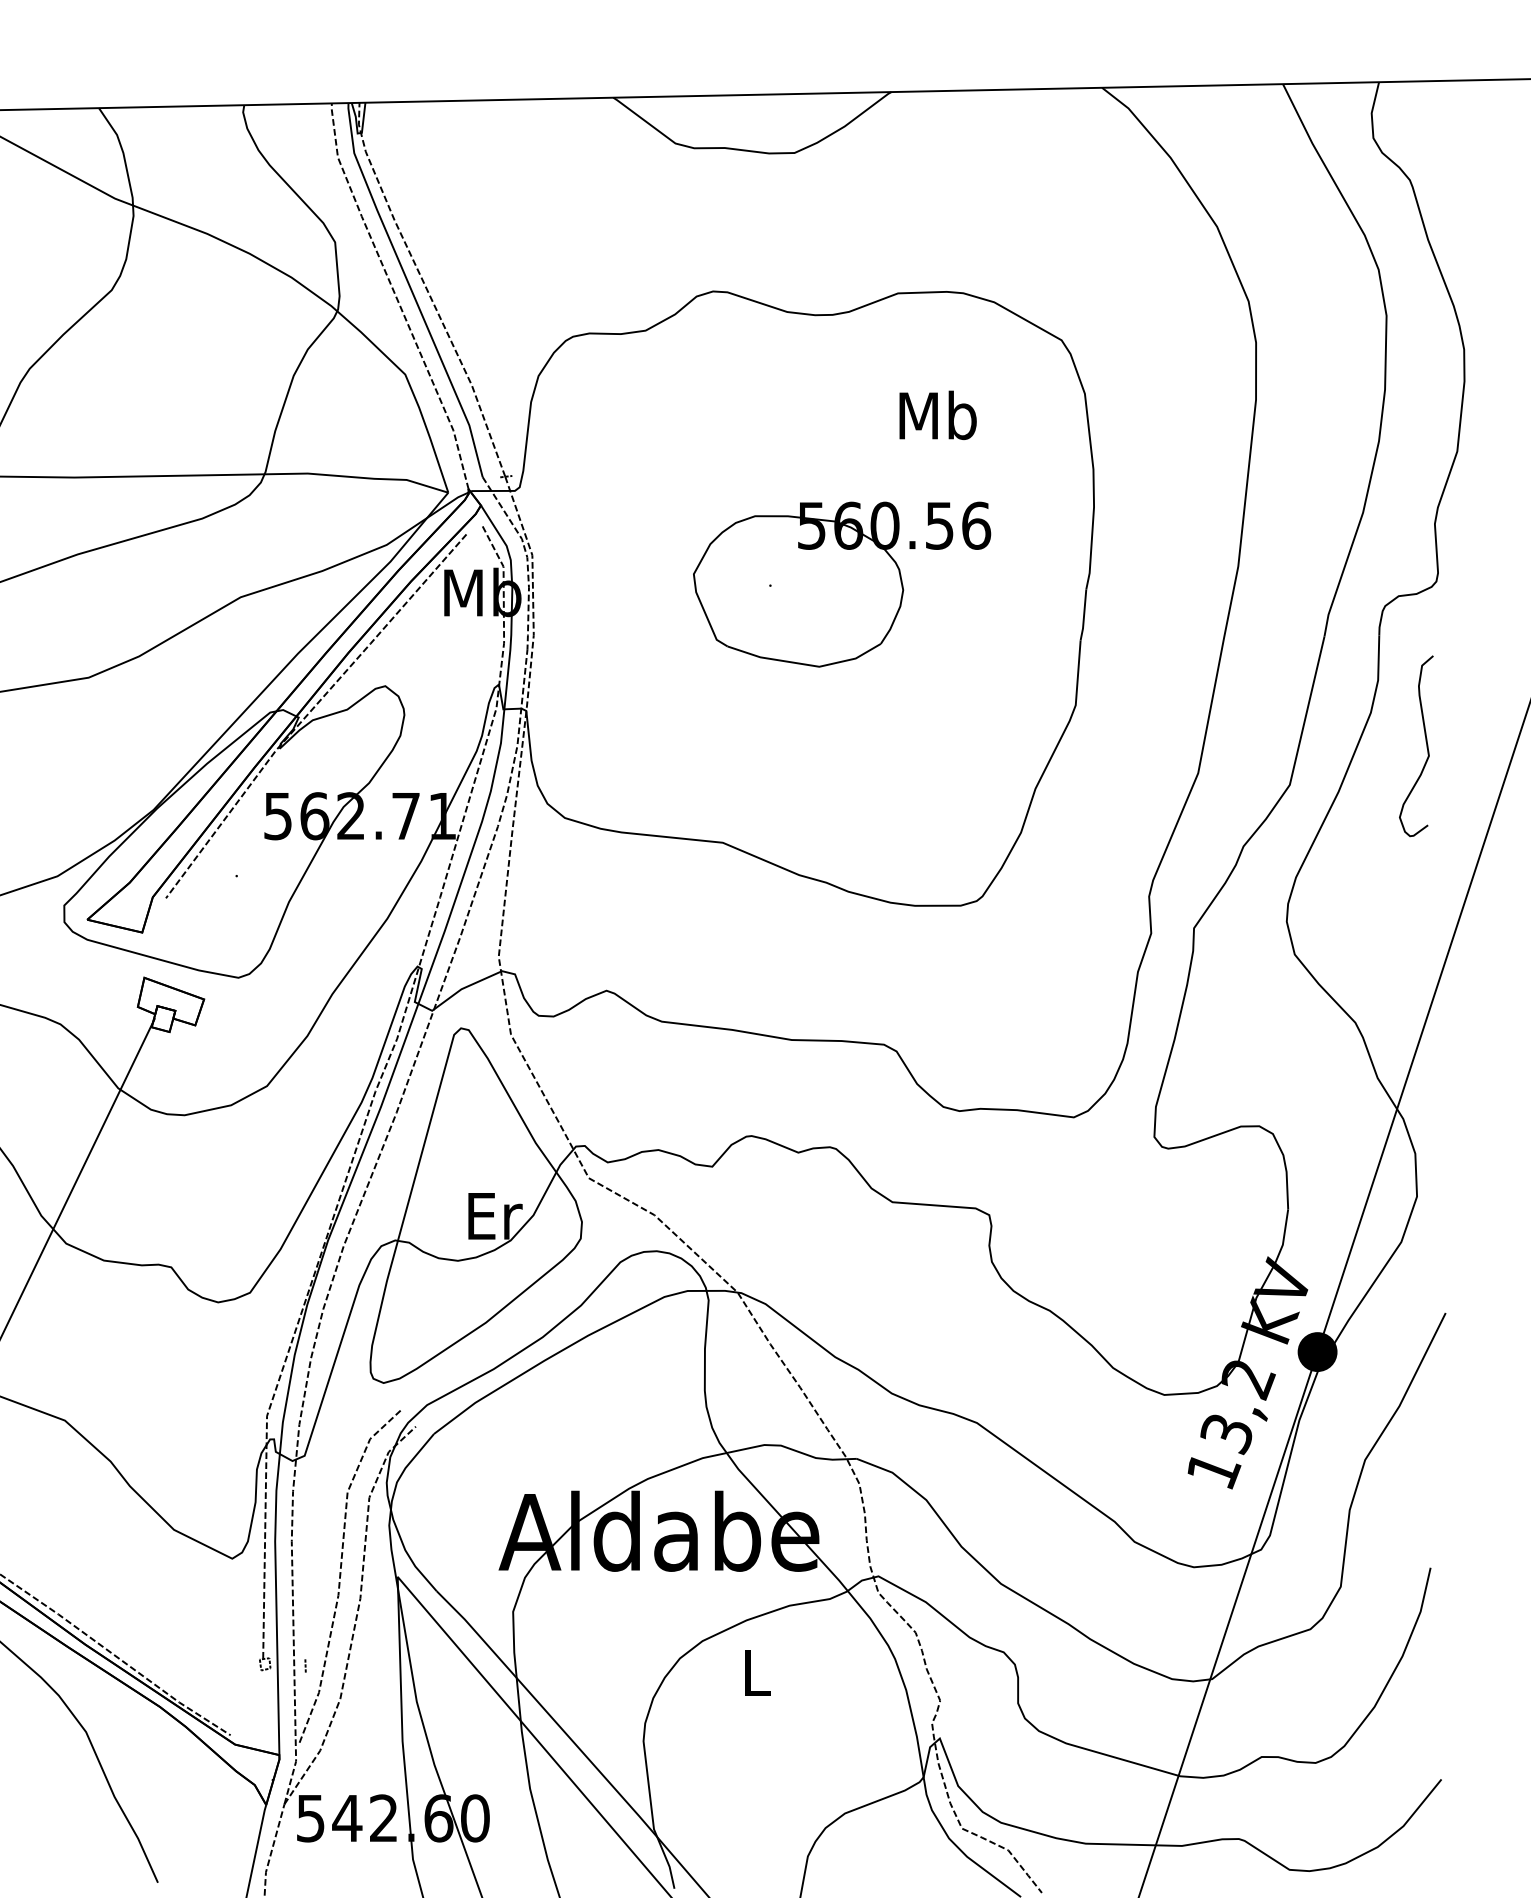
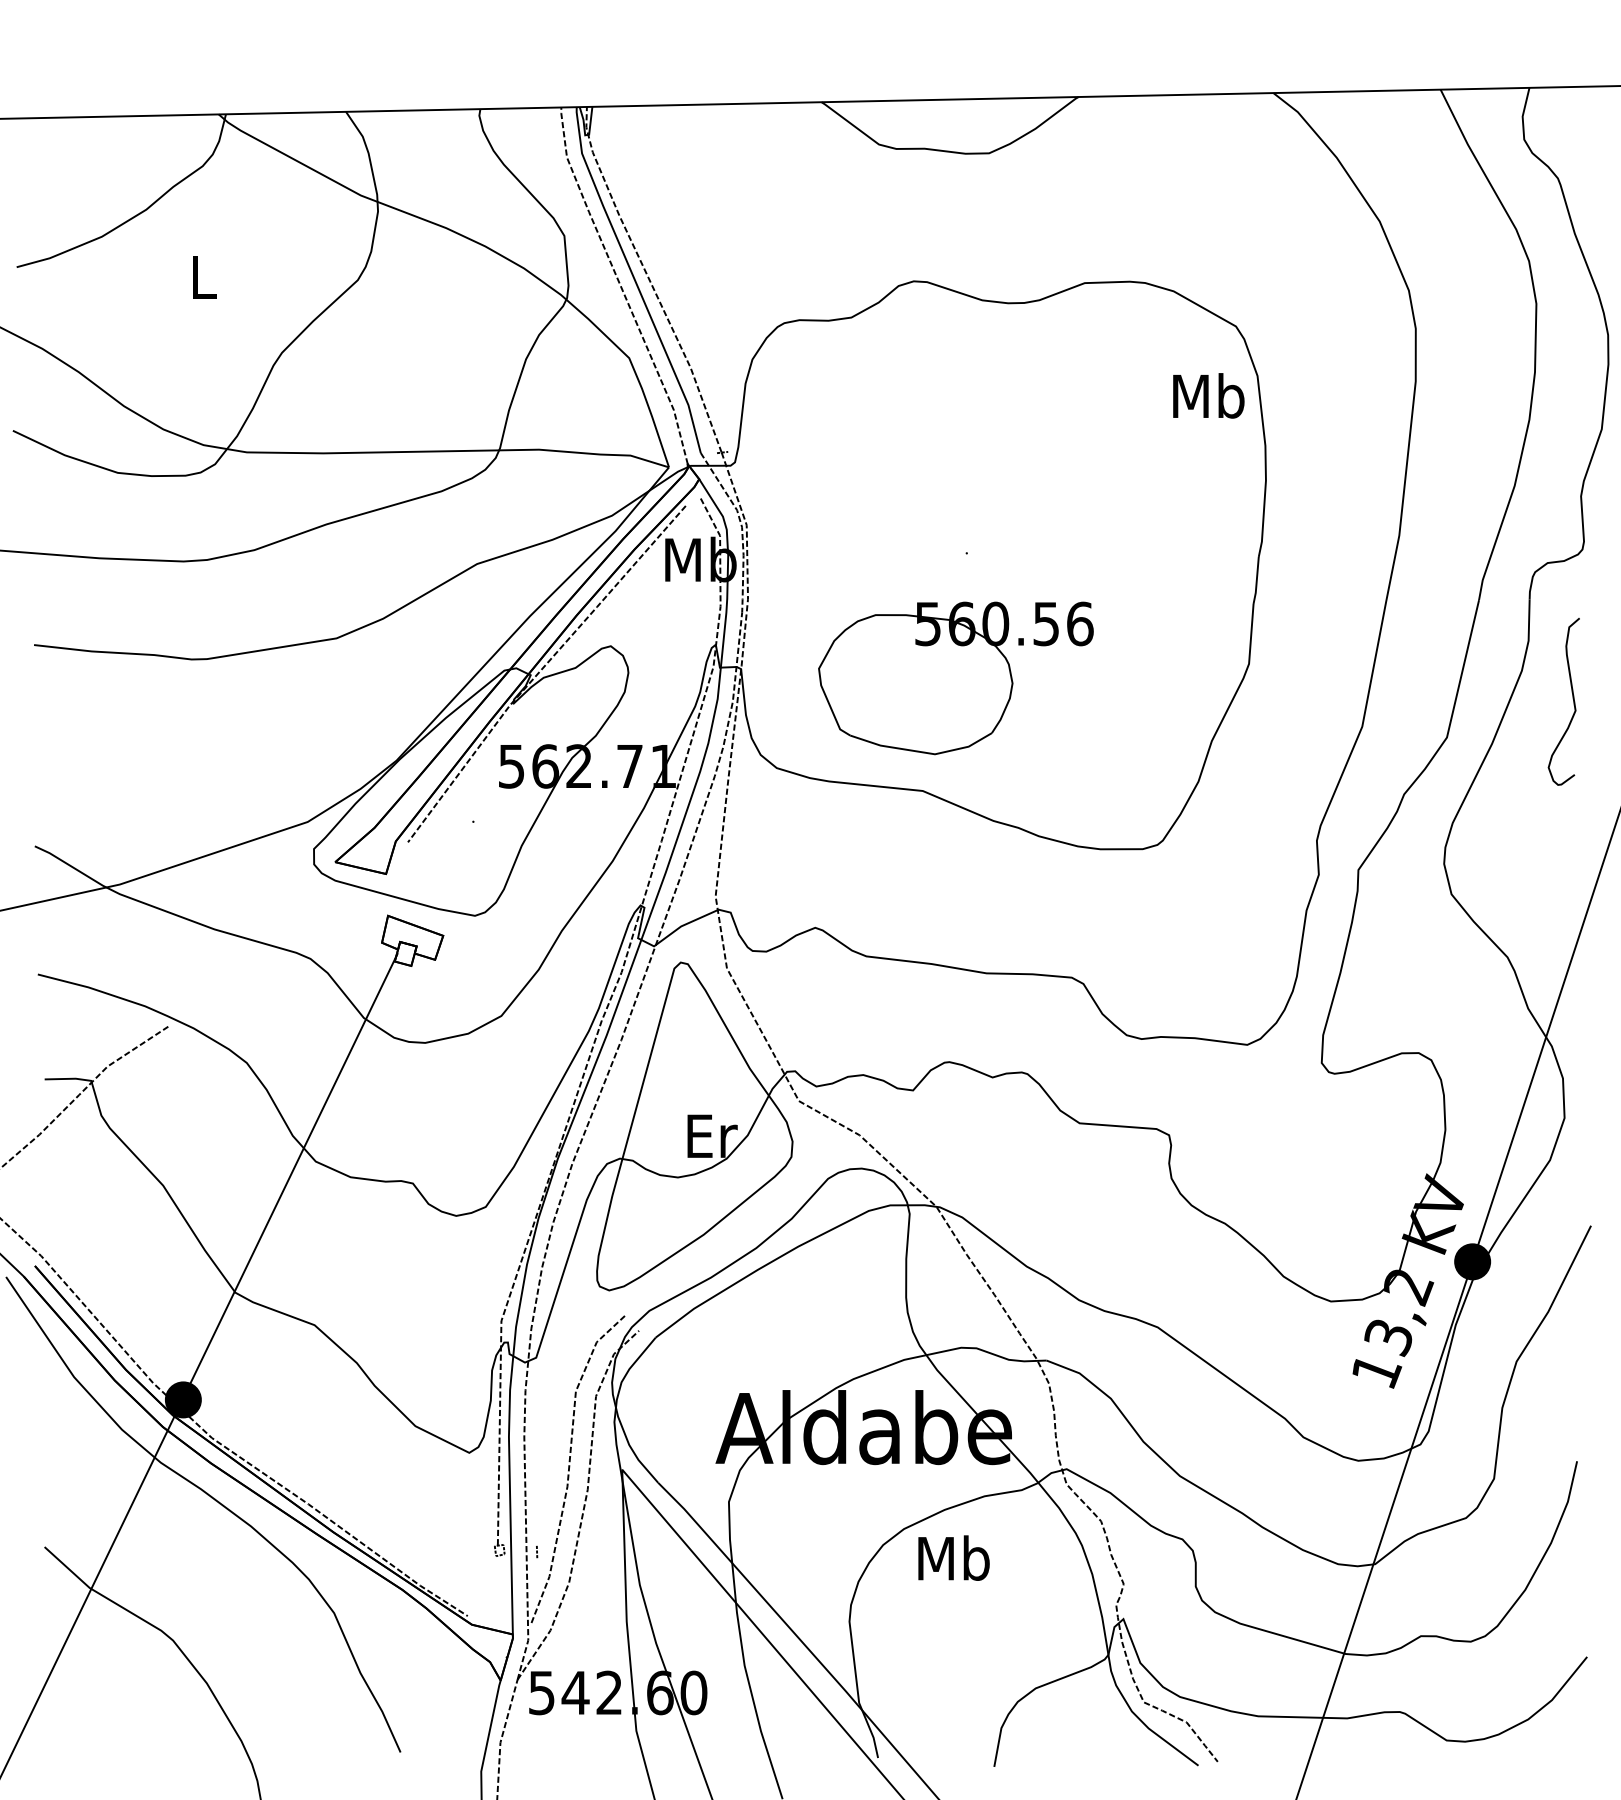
text: (937, 414) -> (1208, 395), moved
part: (841, 584) -> (955, 678), moved
text: (756, 1671) -> (953, 1557), L -> Mb

